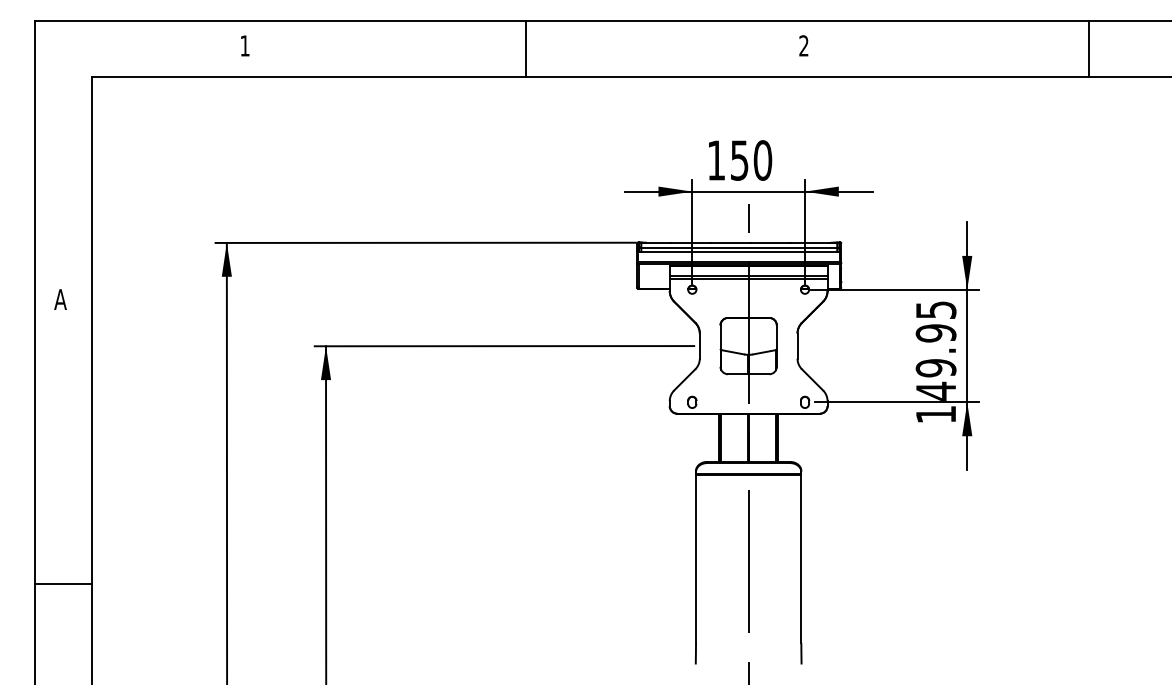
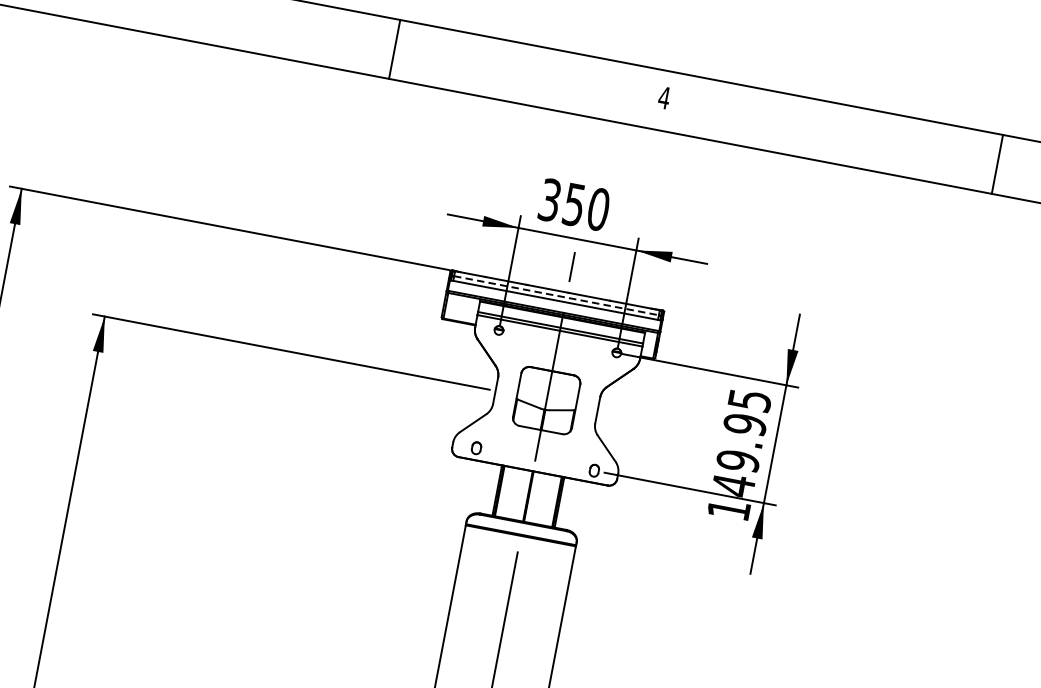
text: (803, 45) -> (663, 97), 2 -> 4
line: (525, 48) -> (394, 49), moved
line: (1089, 48) -> (997, 164), moved
text: (716, 160) -> (550, 200), 150 -> 350
line: (739, 247) -> (556, 295), solid -> dashed

